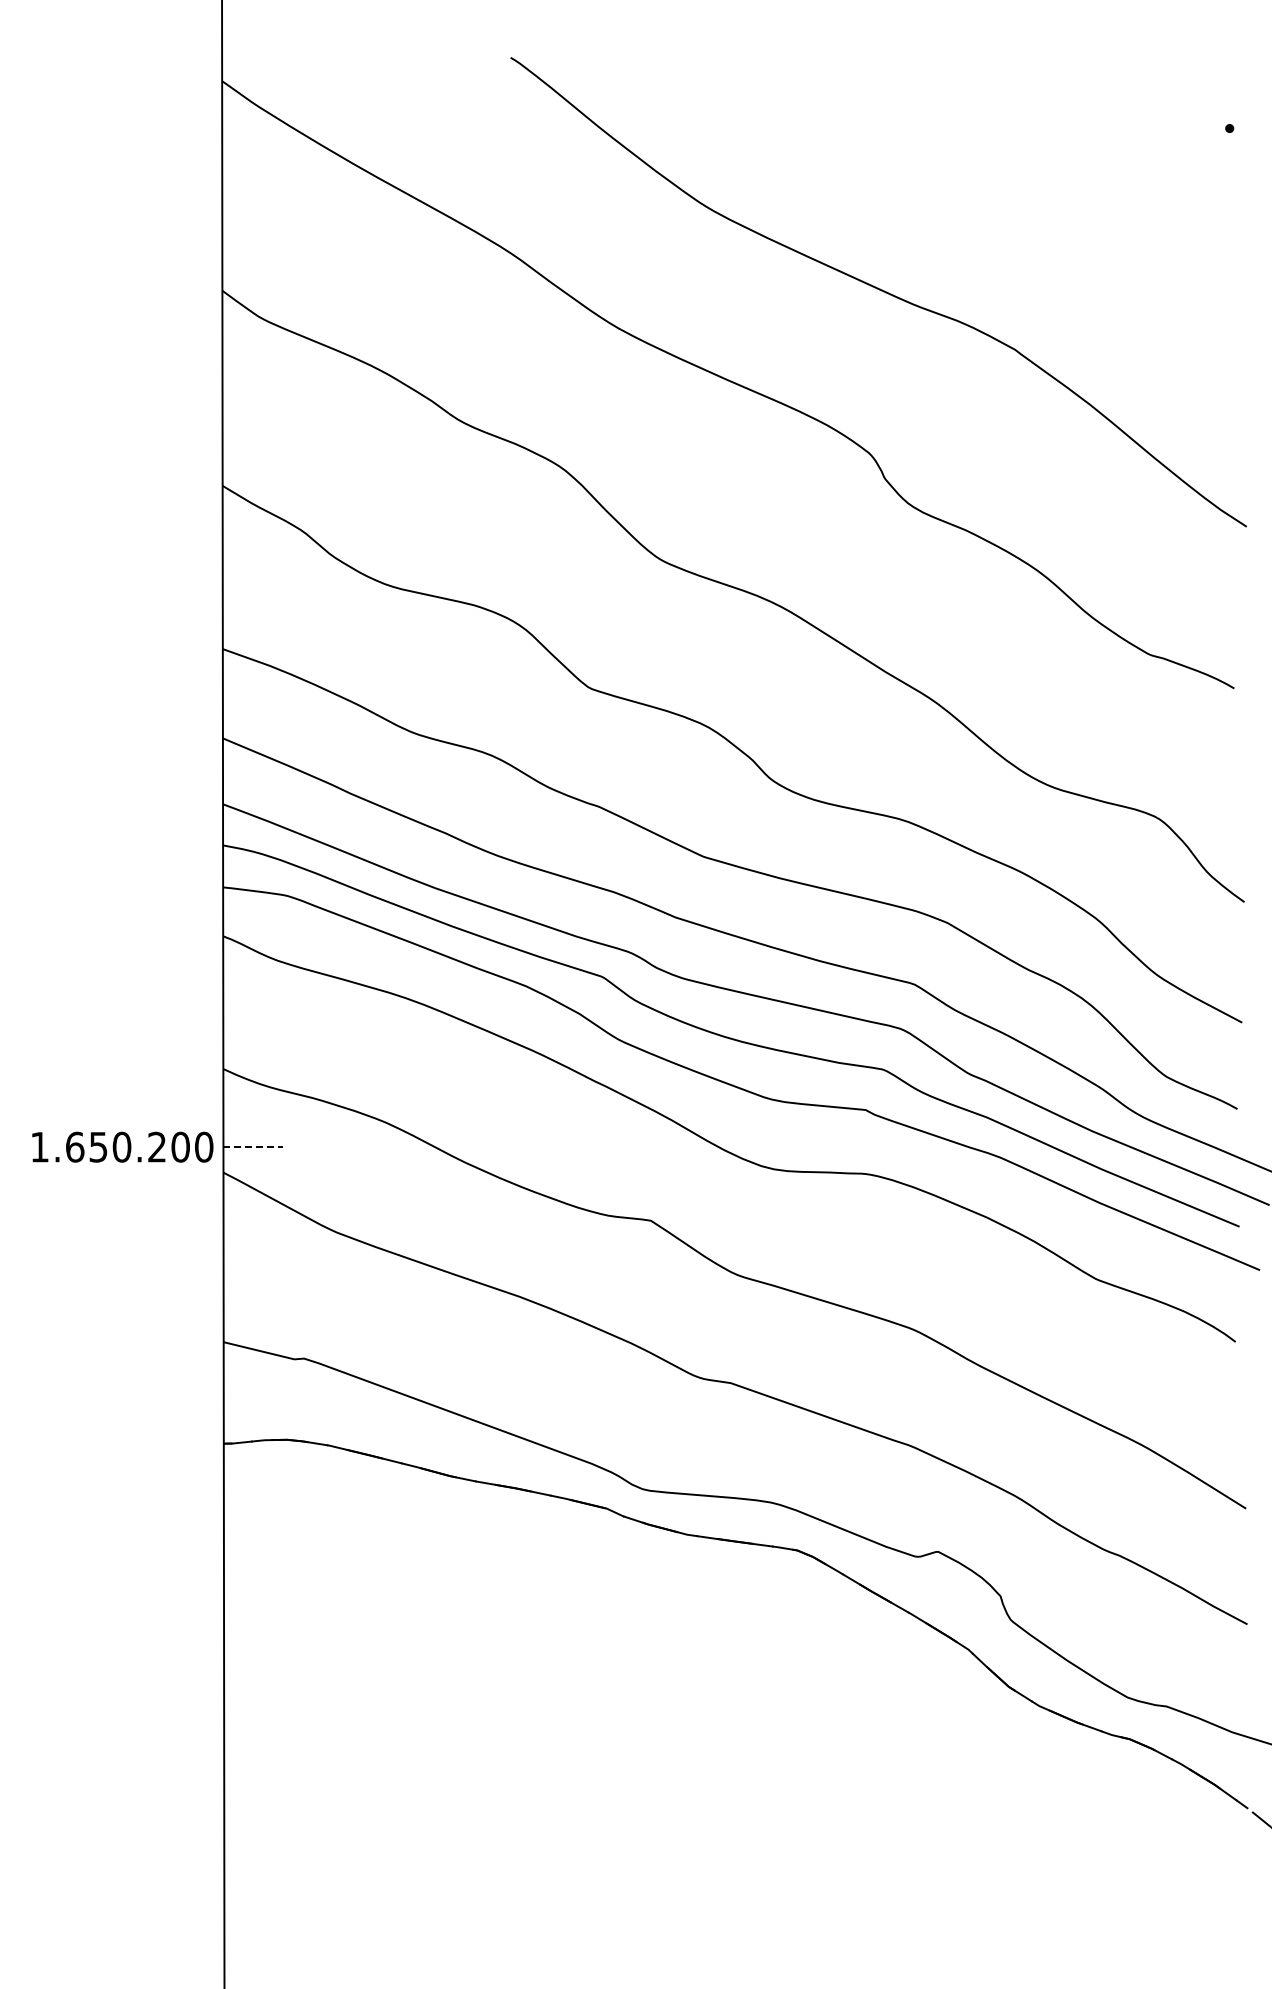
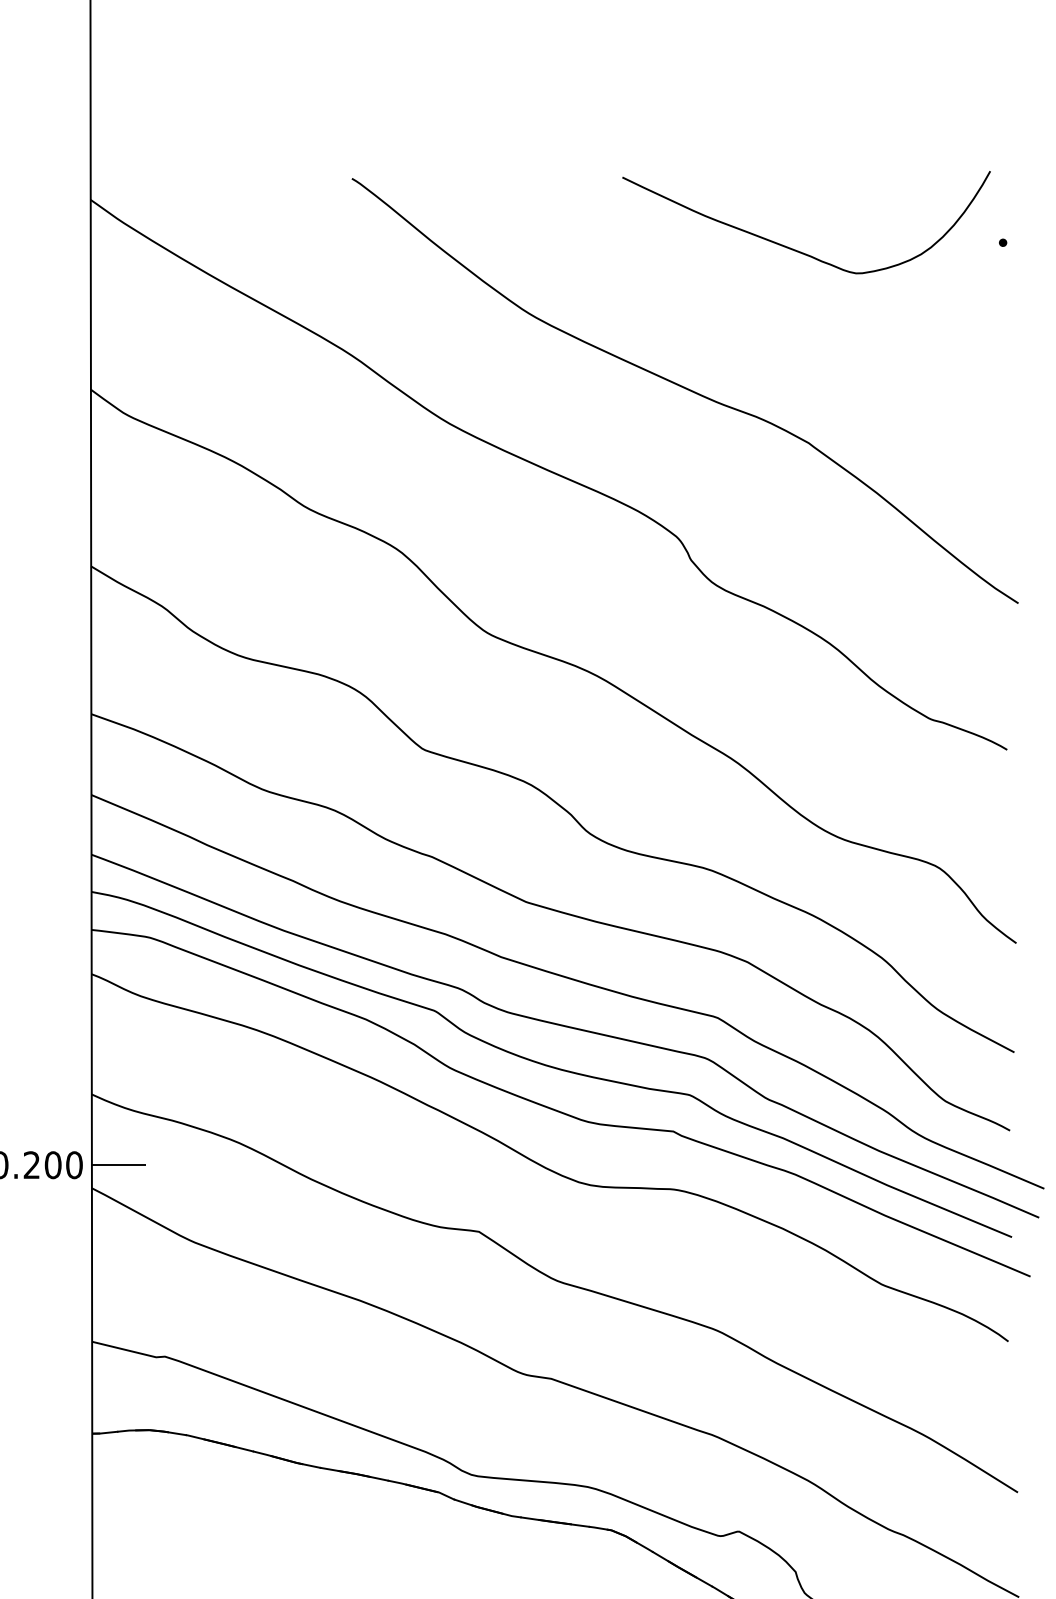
curve: (999, 135) -> (794, 249), added
line: (253, 1147) -> (119, 1165), dashed -> solid

